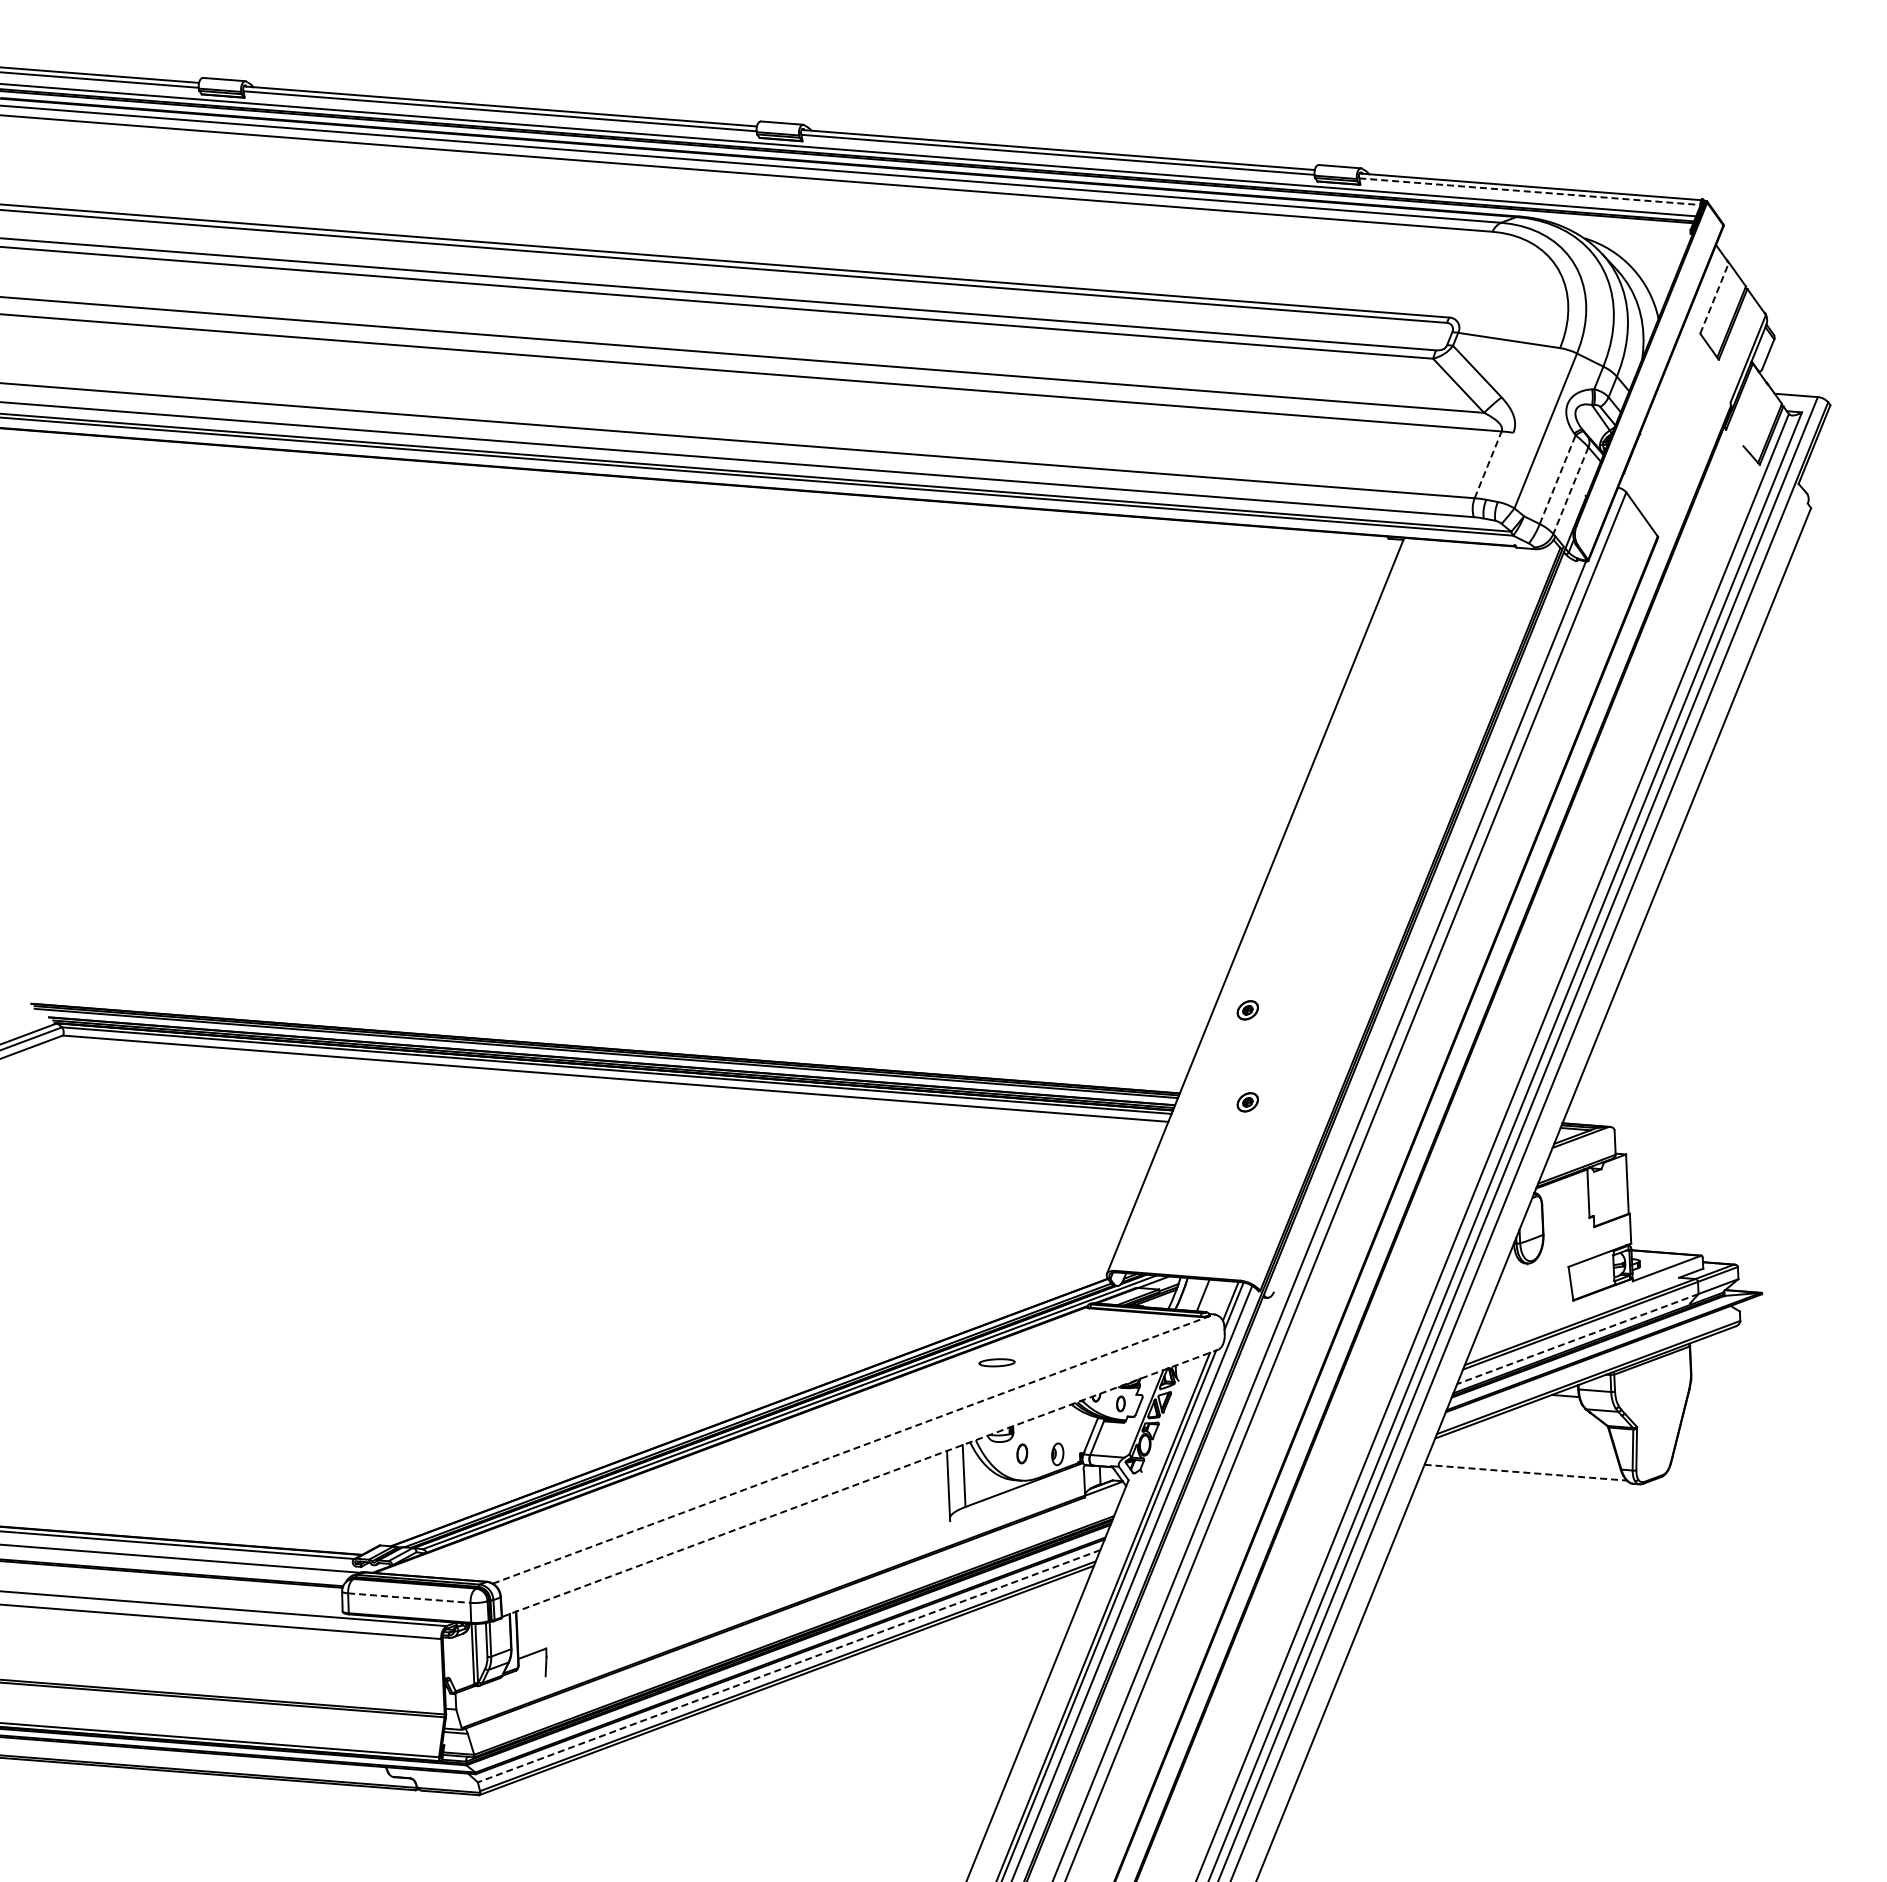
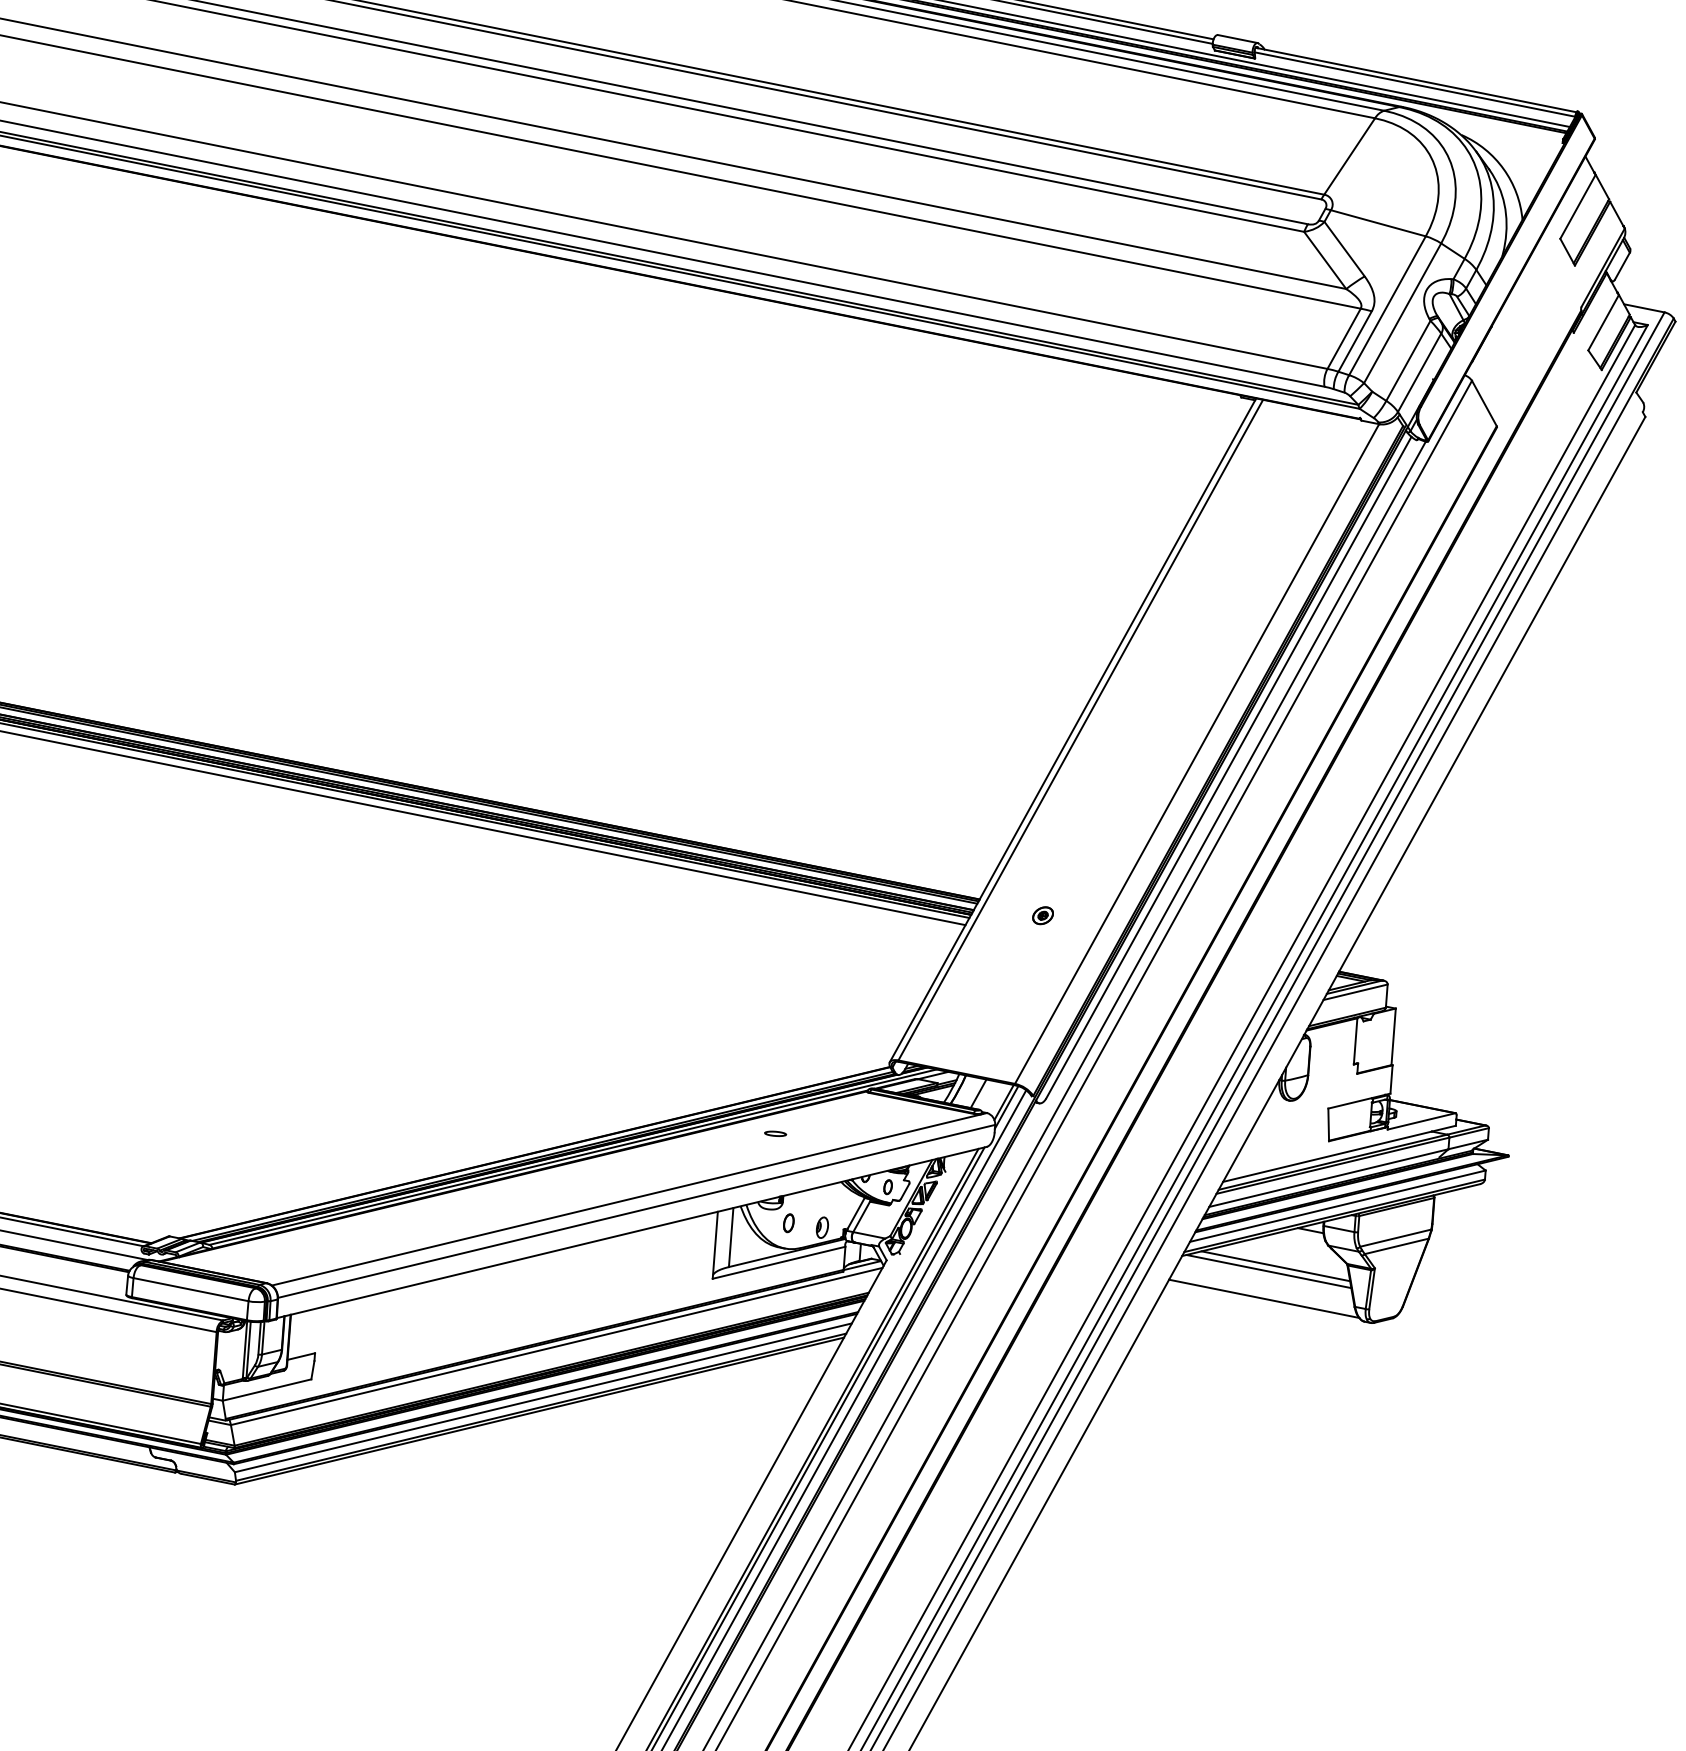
line: (1530, 191) -> (1415, 84), dashed -> solid
line: (1470, 274) -> (1349, 156), added
line: (1714, 297) -> (1577, 206), dashed -> solid
line: (1755, 415) -> (1603, 322), added
line: (1528, 425) -> (1386, 306), added
line: (1488, 464) -> (1344, 338), dashed -> solid
line: (1499, 465) -> (1354, 340), added
line: (1557, 479) -> (1408, 360), dashed -> solid
line: (1570, 490) -> (1419, 372), dashed -> solid
line: (1263, 904) -> (1080, 729), added
line: (1387, 914) -> (1197, 753), added
line: (1422, 924) -> (1229, 767), added
part: (1247, 1010) -> (1053, 828), removed
line: (1581, 1142) -> (1354, 992), added
line: (1573, 1316) -> (1327, 1156), added
line: (1577, 1339) -> (1328, 1178), dashed -> solid
part: (997, 1362) -> (775, 1133), size x0.62
line: (1590, 1366) -> (1337, 1205), added
line: (1654, 1392) -> (1395, 1237), added
line: (1656, 1401) -> (1396, 1246), added
line: (1533, 1437) -> (1275, 1266), added
line: (1527, 1443) -> (1269, 1271), added
line: (854, 1448) -> (630, 1198), dashed -> solid
line: (862, 1460) -> (636, 1211), added
line: (1525, 1472) -> (1263, 1298), dashed -> solid
line: (860, 1483) -> (632, 1232), dashed -> solid
line: (1017, 1496) -> (779, 1263), added
line: (409, 1598) -> (191, 1290), dashed -> solid
line: (796, 1610) -> (556, 1345), added
line: (788, 1666) -> (542, 1398), dashed -> solid
line: (500, 1692) -> (266, 1389), added

